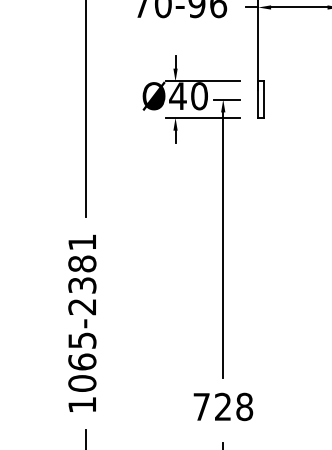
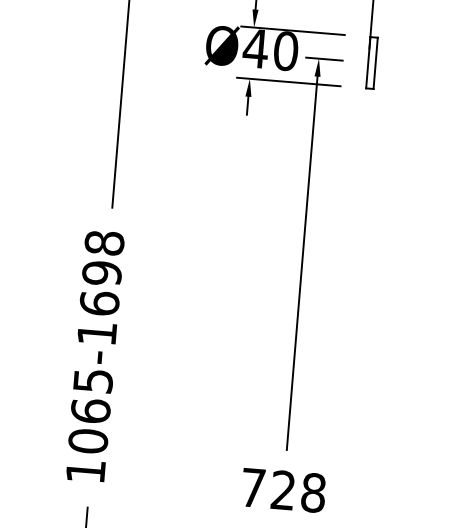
text: (82, 274) -> (101, 288), 1065-2381 -> 1065-1698

